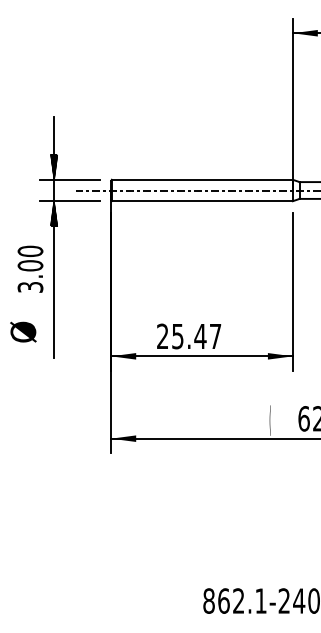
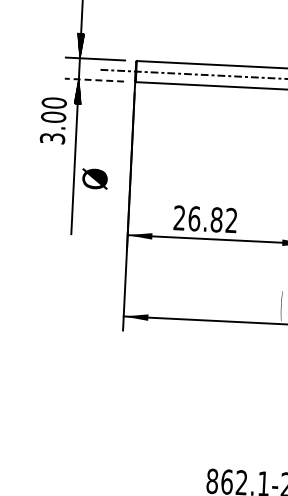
line: (69, 201) -> (94, 80), solid -> dashed
text: (30, 268) -> (53, 119), moved
text: (23, 331) -> (95, 178), moved
text: (196, 336) -> (212, 219), 25.47 -> 26.82

